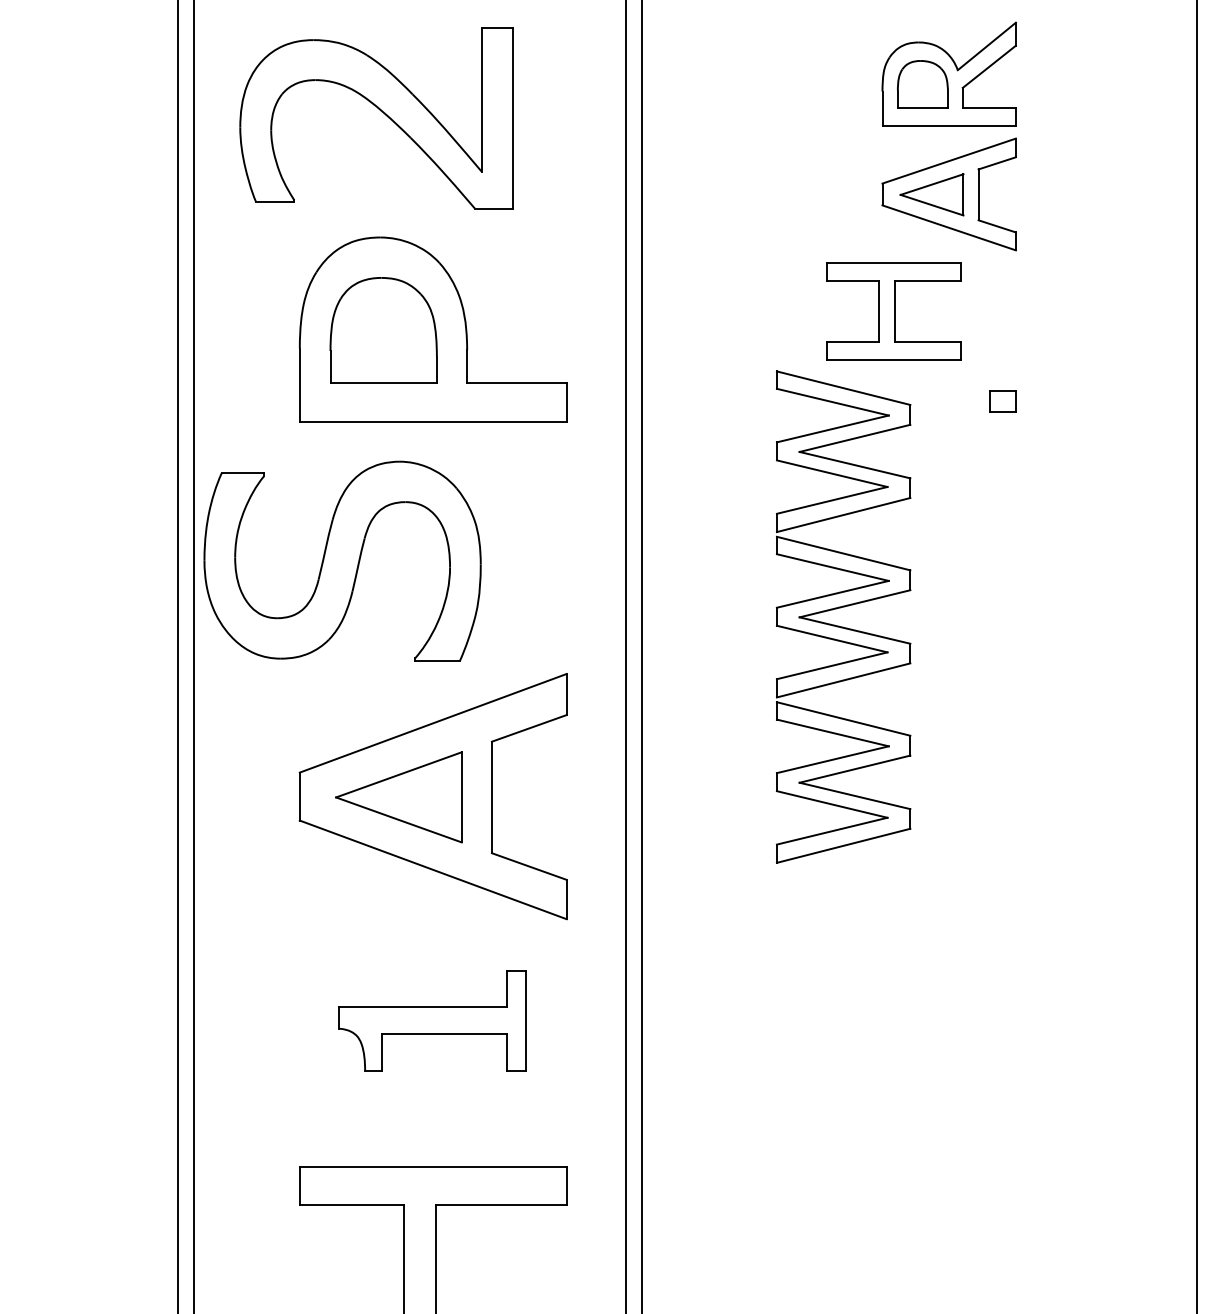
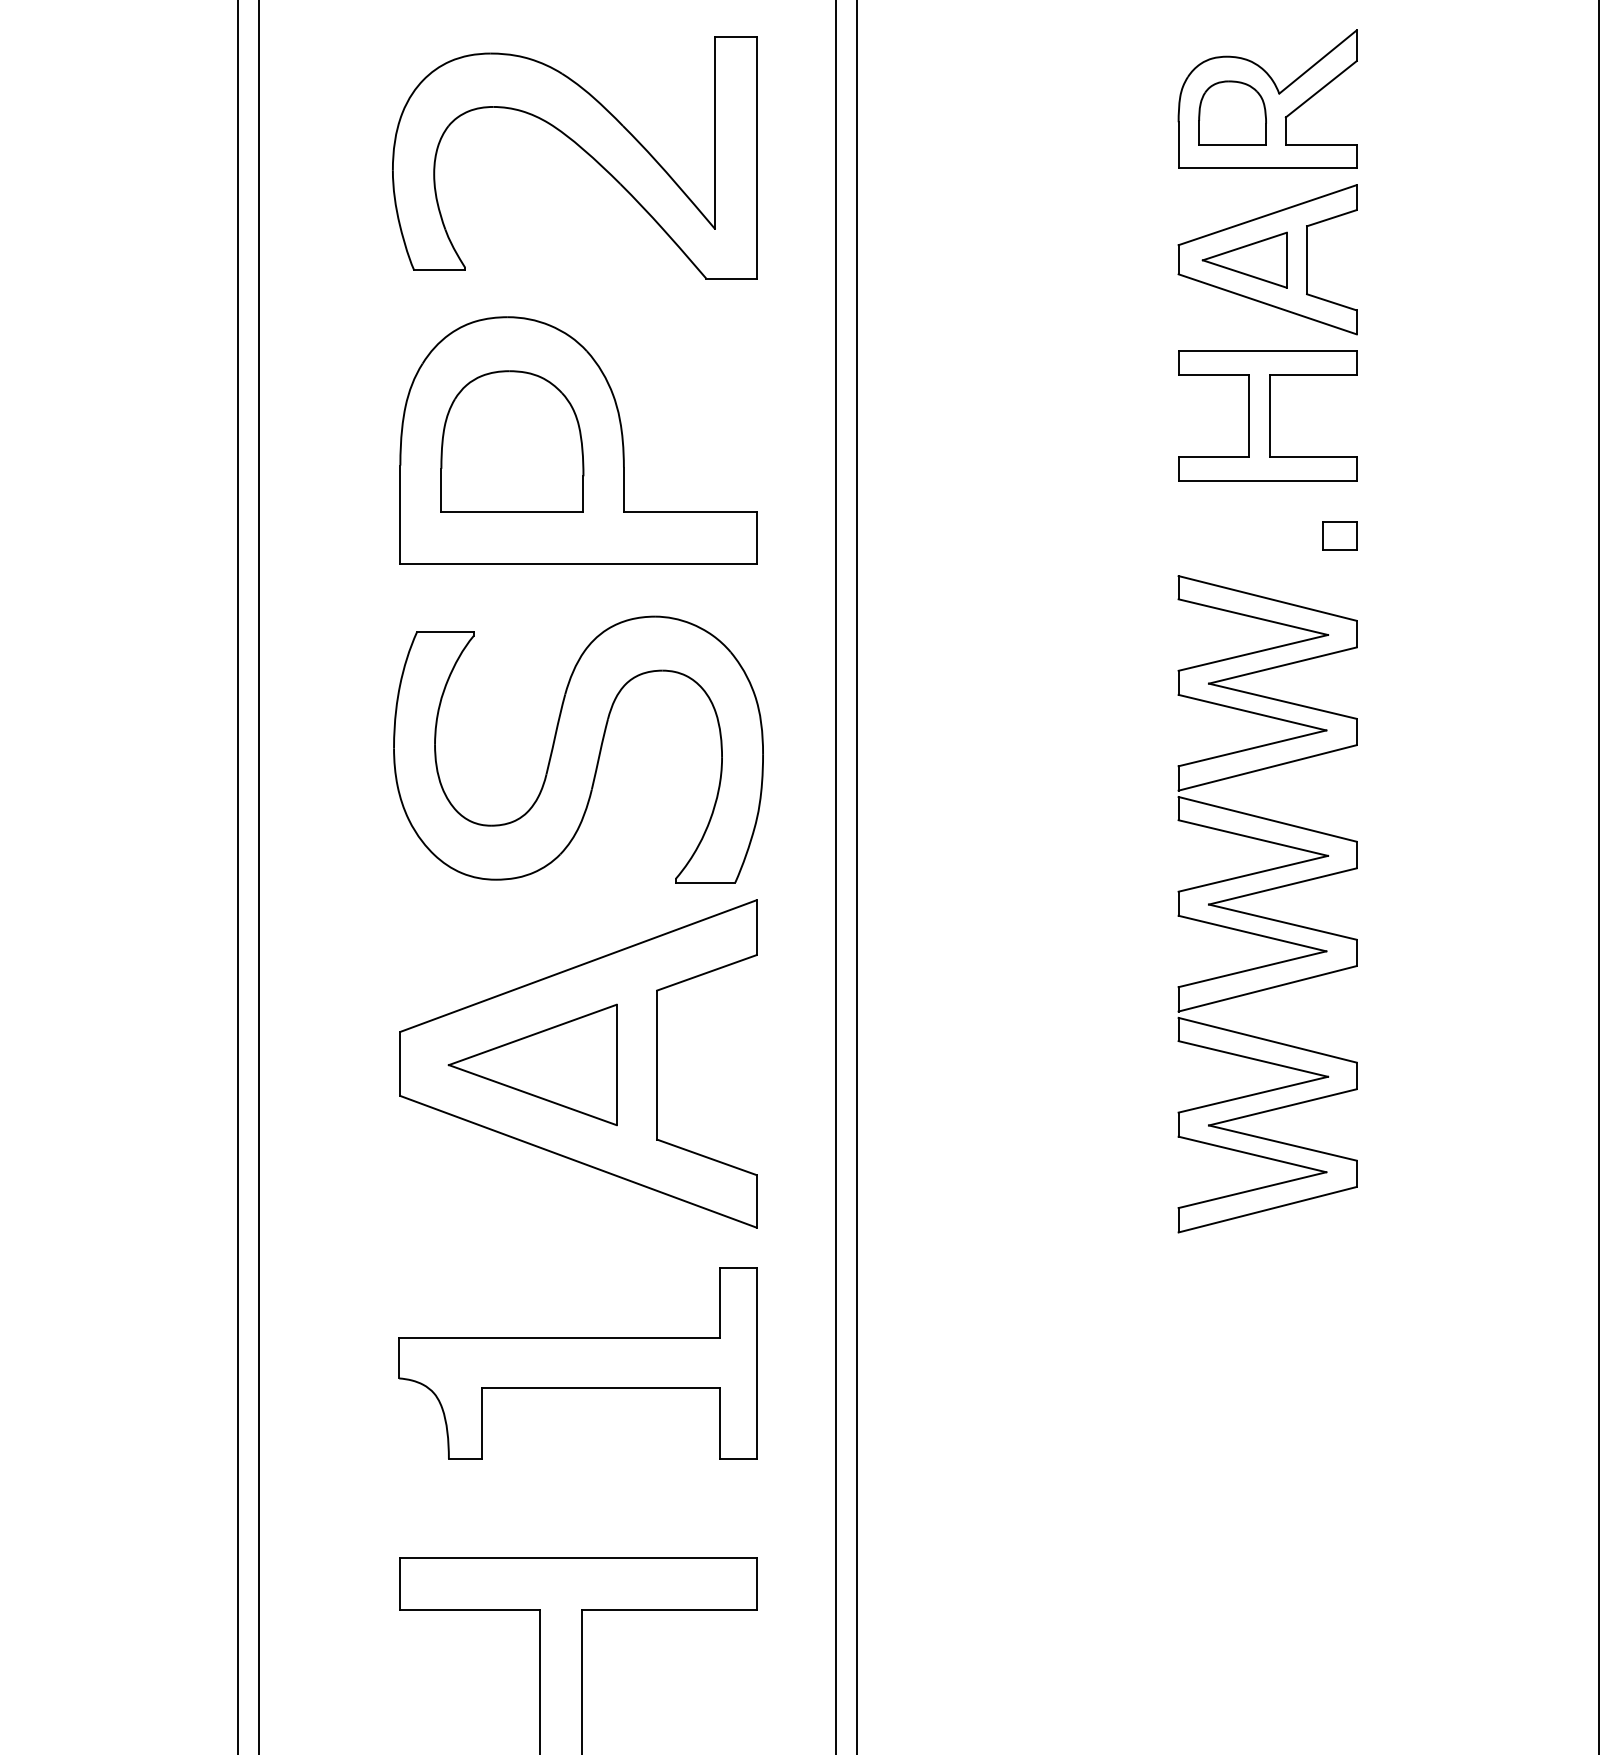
part: (381, 111) -> (581, 149), moved
part: (893, 311) -> (1267, 415), moved
part: (342, 561) -> (578, 749), moved
part: (841, 626) -> (1264, 916), moved
part: (432, 1020) -> (577, 1363), size x1.43

